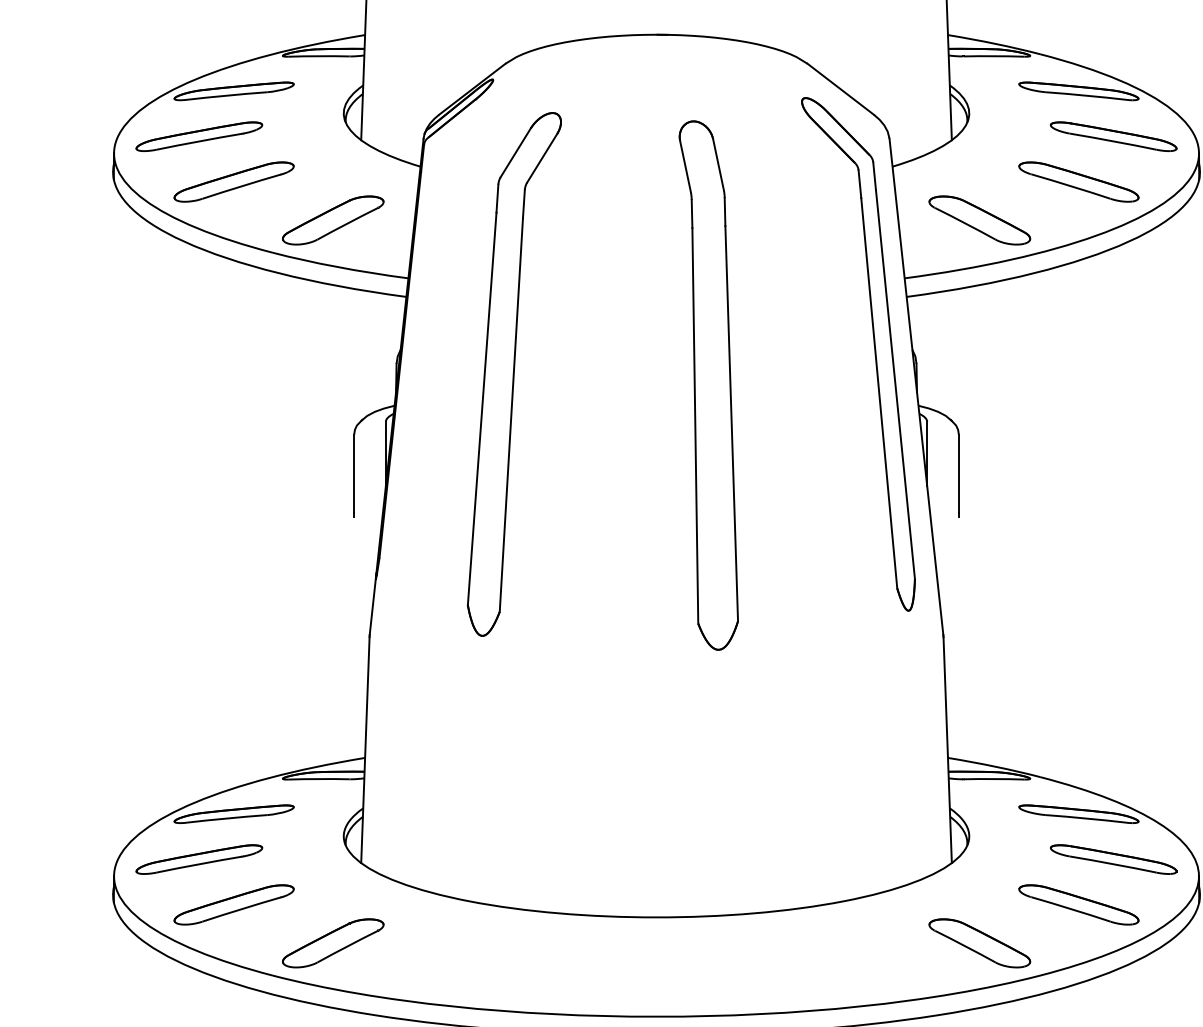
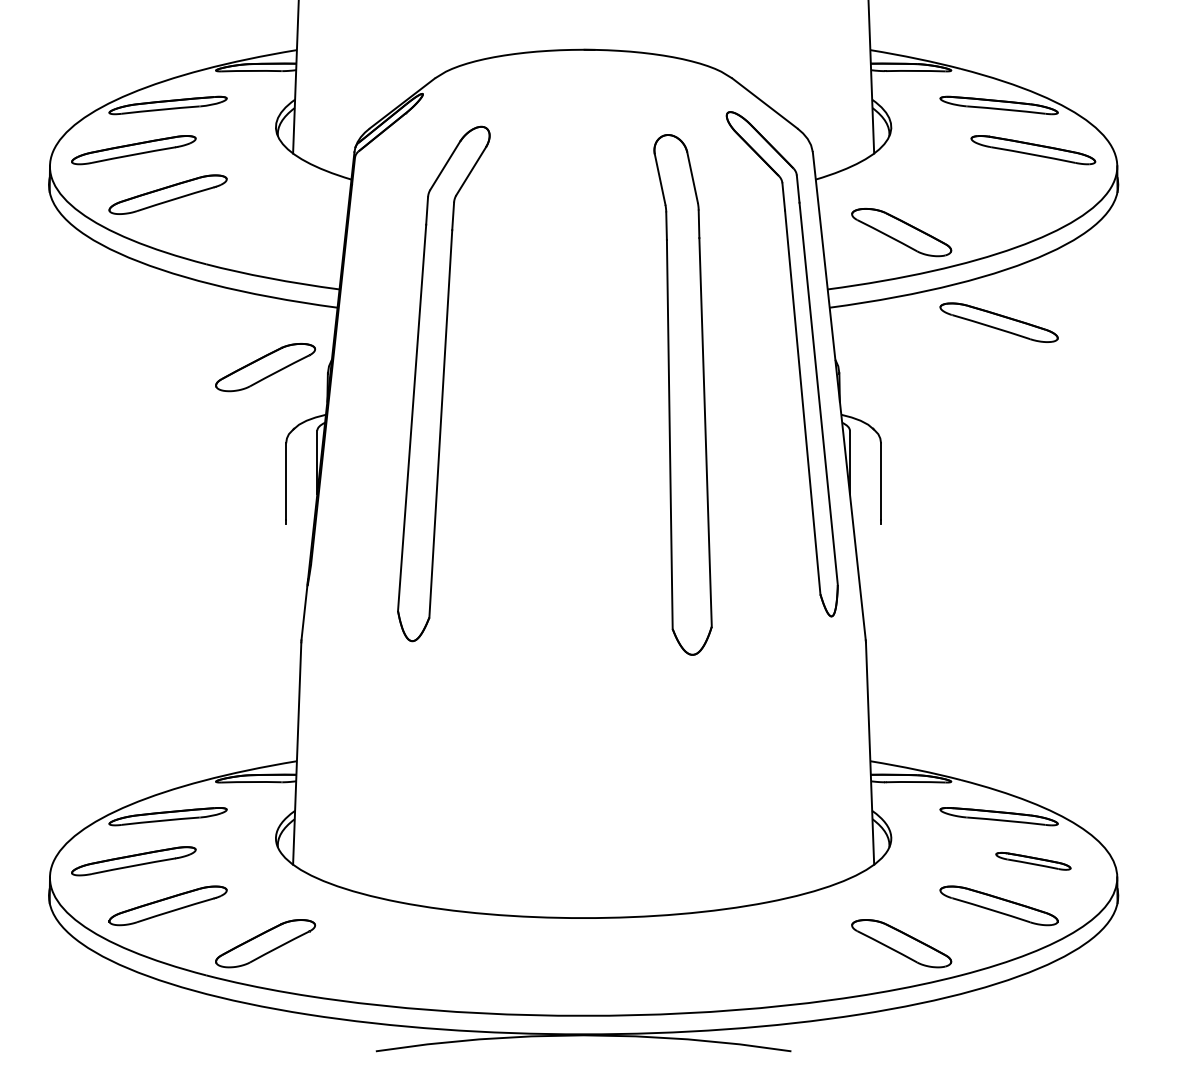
part: (1078, 181) -> (998, 322), moved
part: (333, 220) -> (265, 367), moved
part: (708, 385) -> (682, 394), moved
part: (1113, 859) -> (1033, 861), size x0.6

